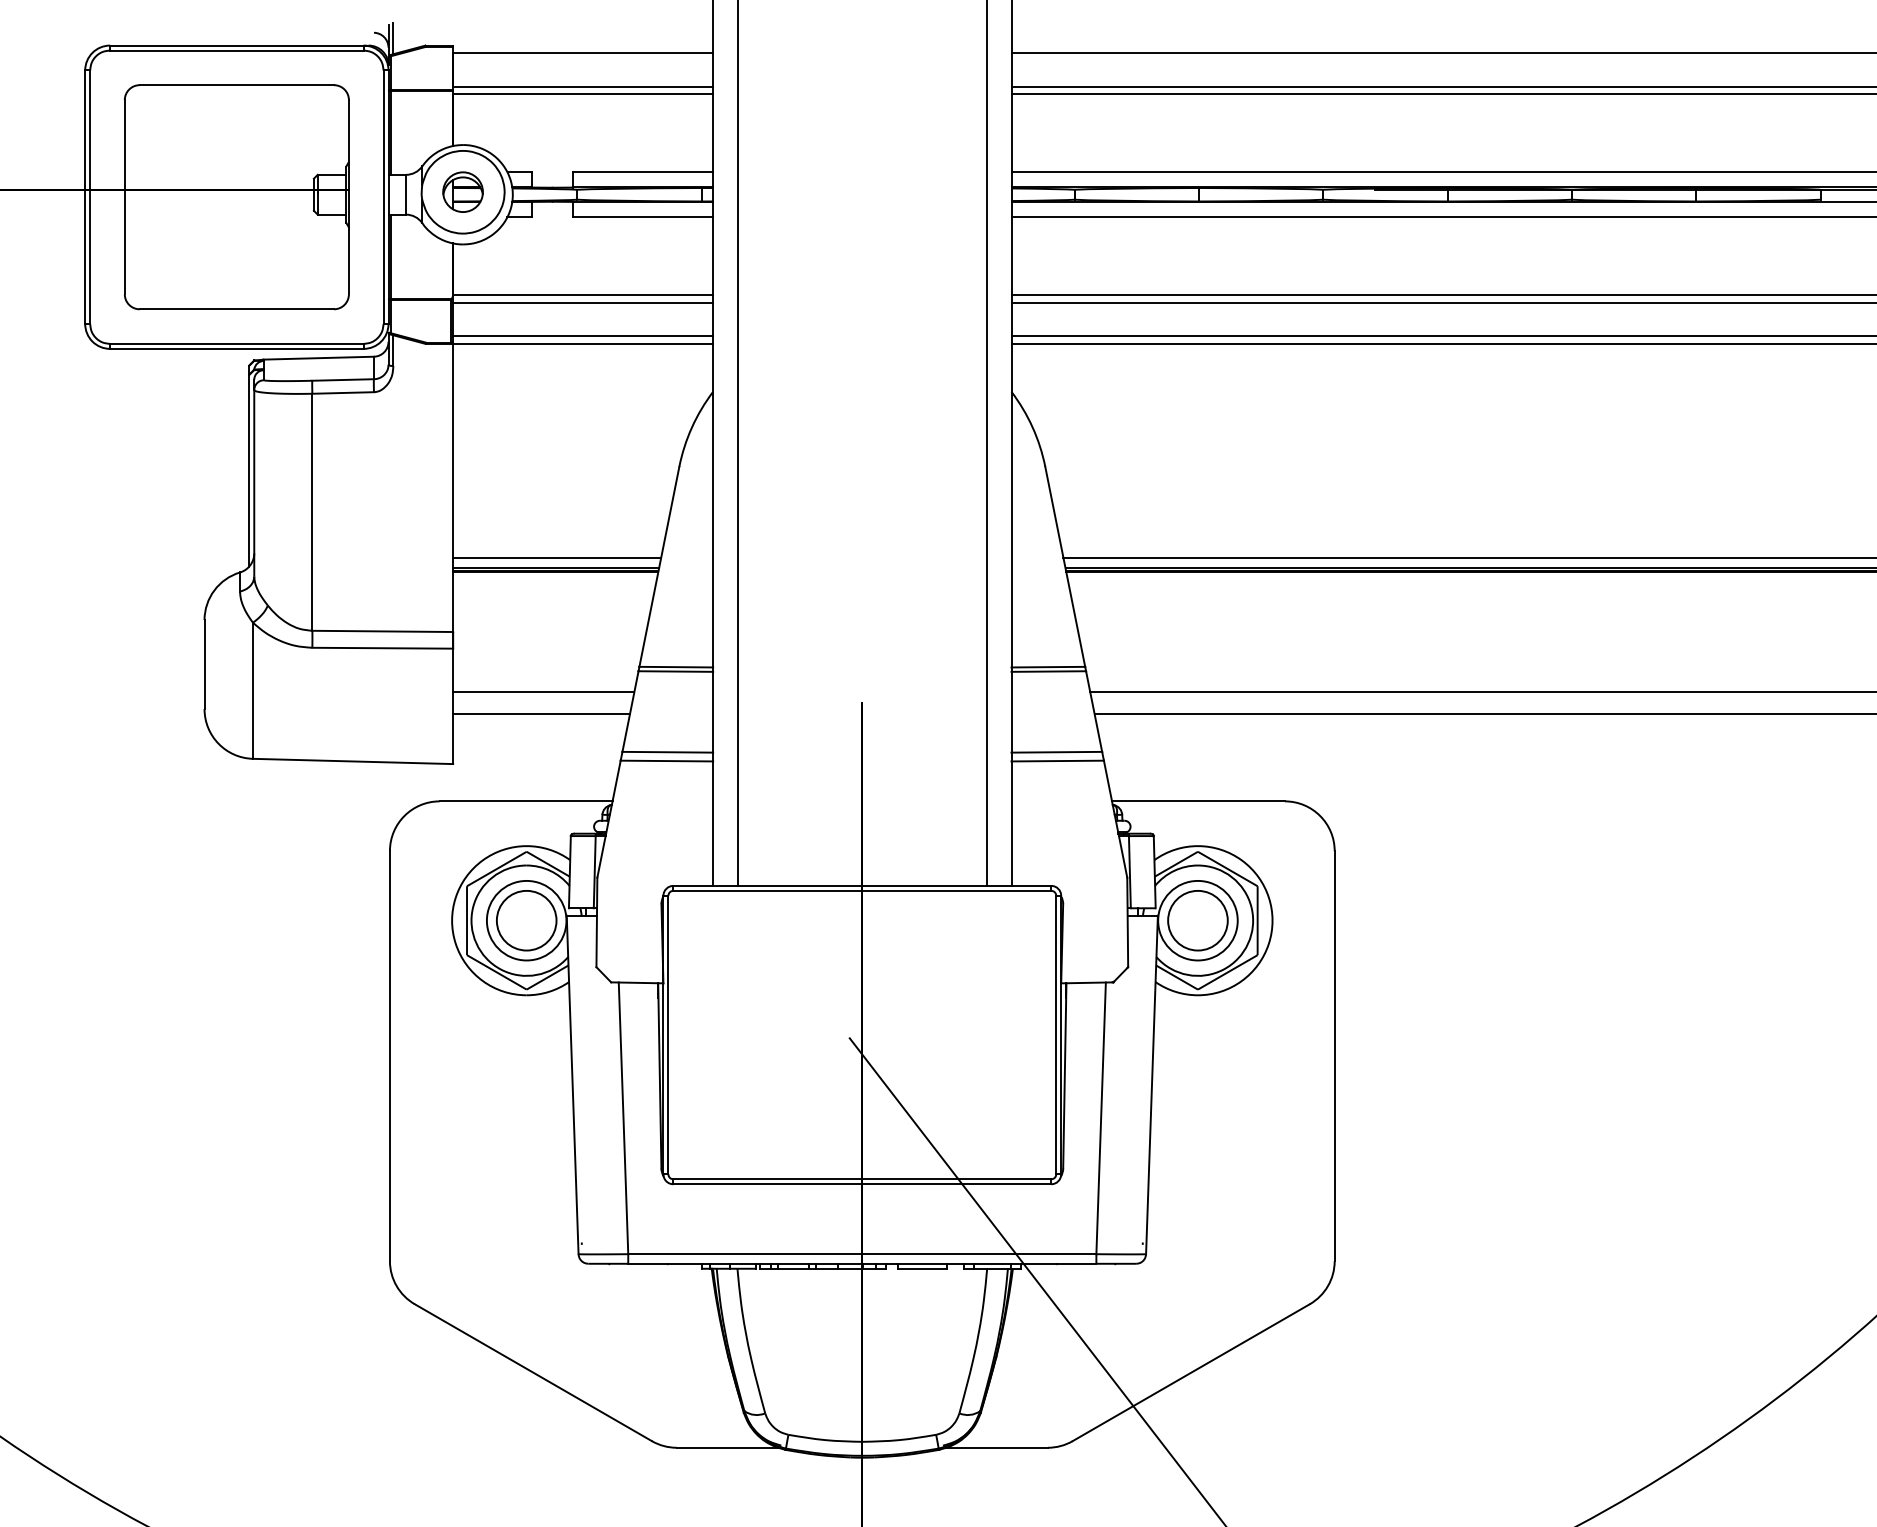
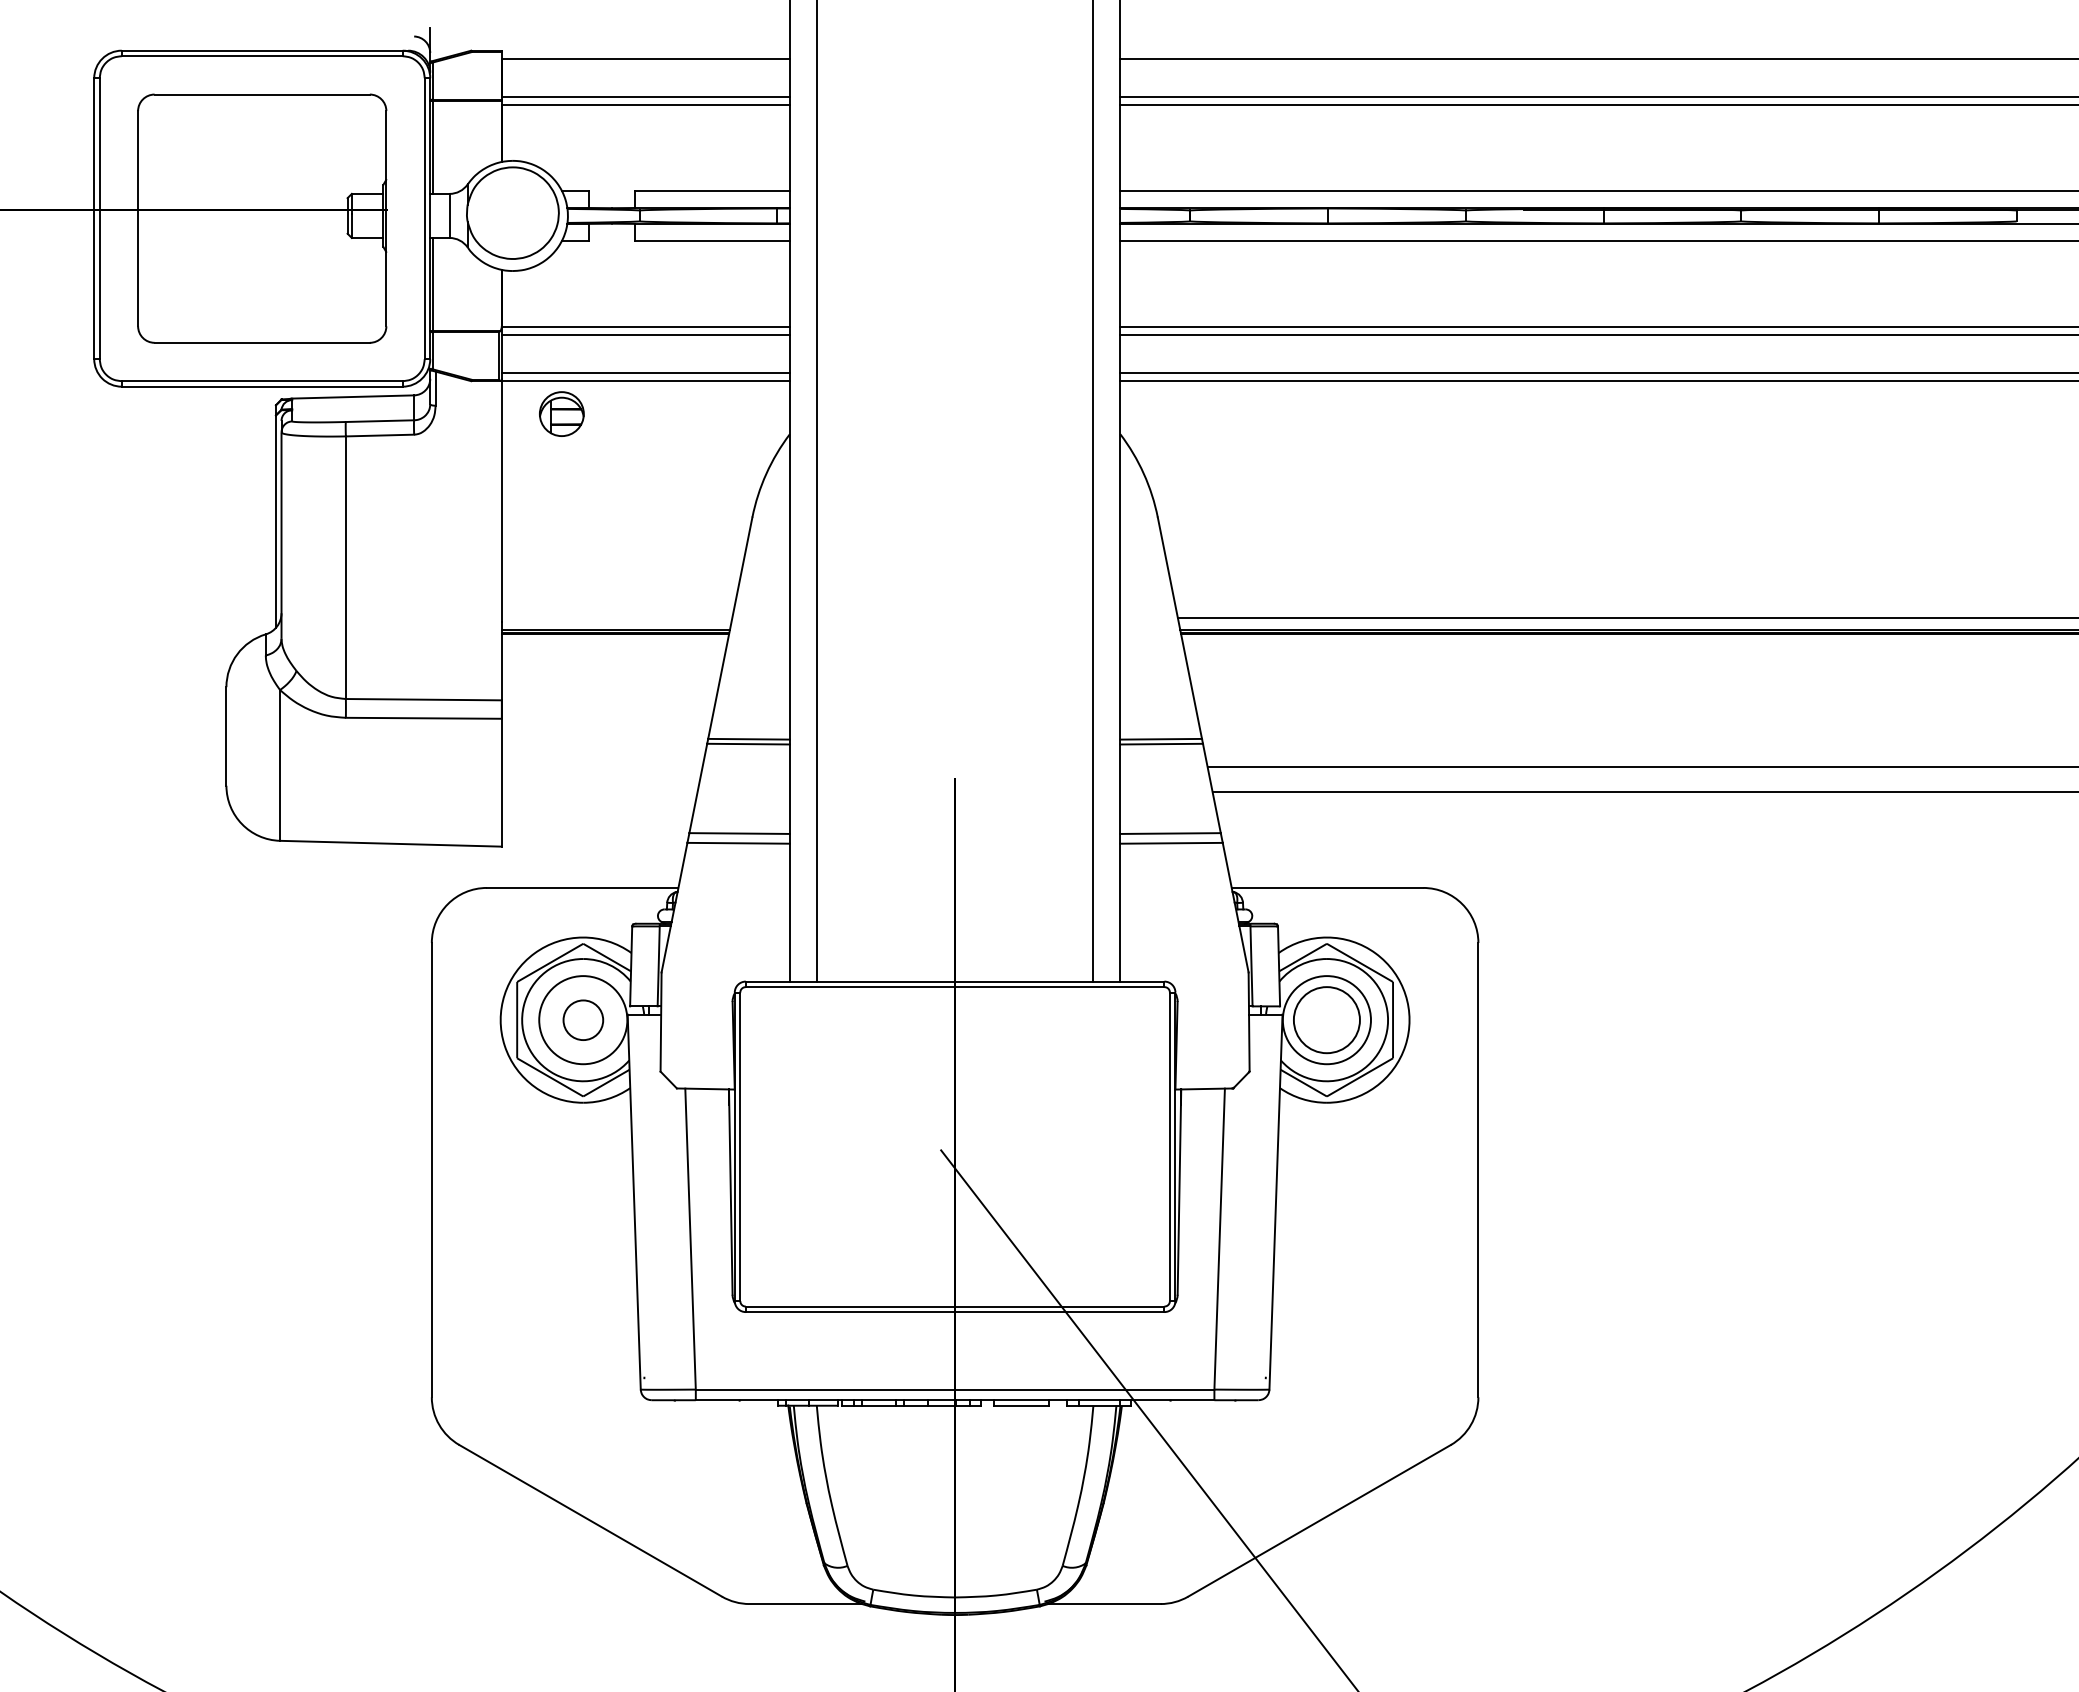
line: (393, 39) -> (435, 43), removed
part: (462, 191) -> (561, 413), moved
line: (556, 558) -> (616, 618), removed
line: (543, 691) -> (601, 766), removed
line: (541, 714) -> (599, 791), removed
circle: (526, 921) -> (583, 1020), size x0.6

